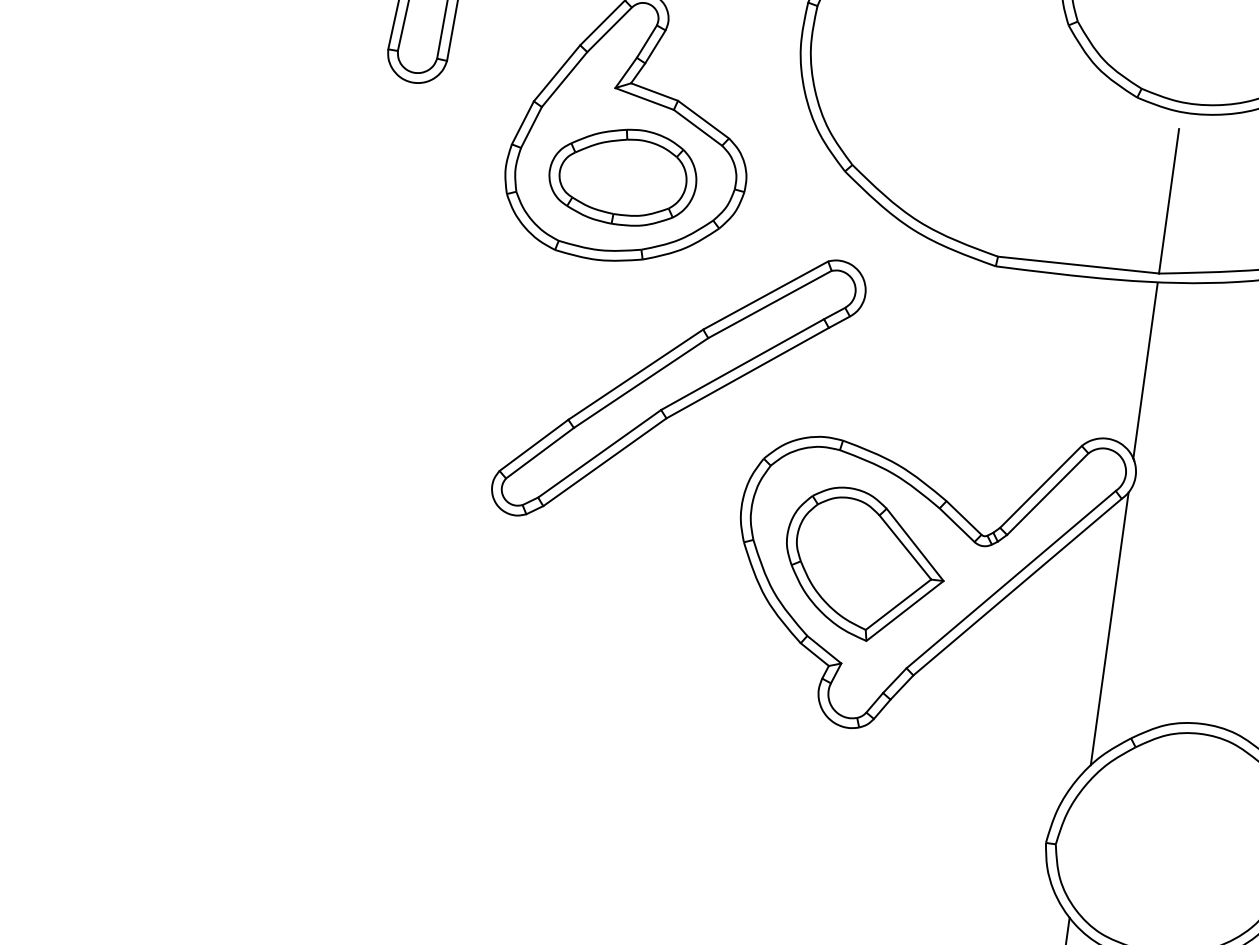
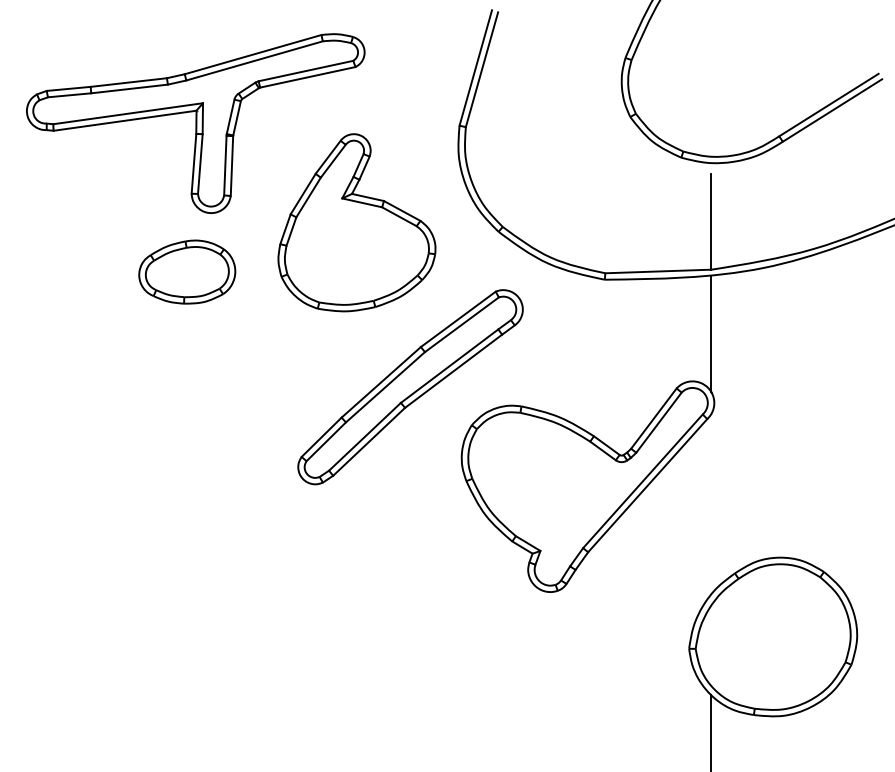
part: (623, 175) -> (187, 271), moved
part: (864, 565) -> (546, 485), removed
line: (1110, 629) -> (711, 504), removed

